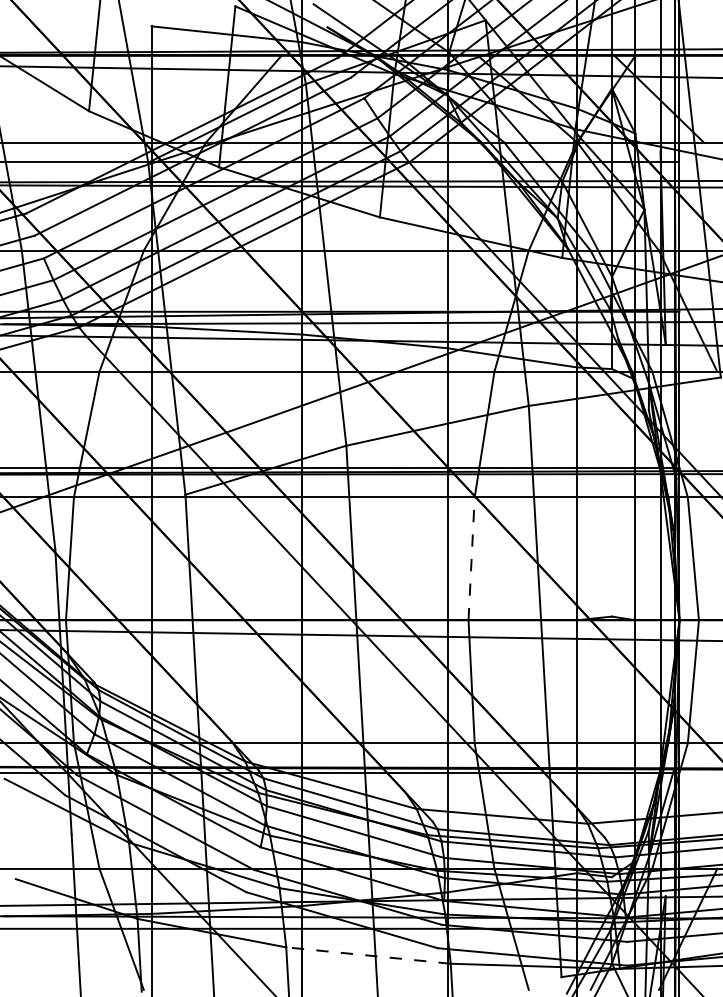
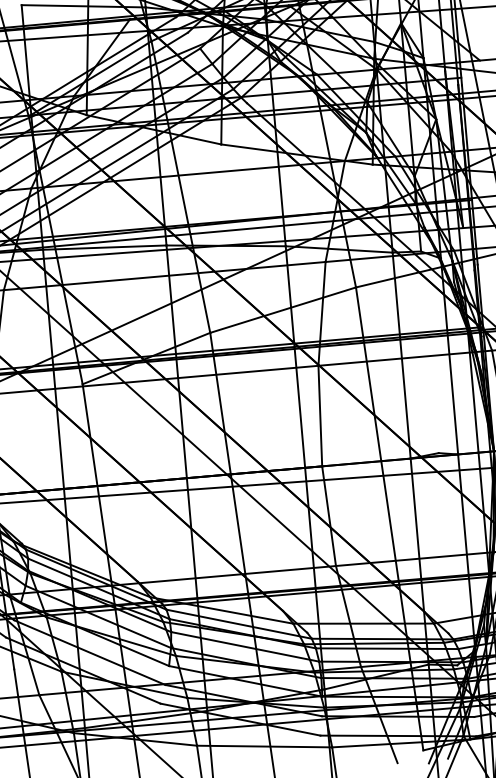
line: (471, 558) -> (320, 415), dashed -> solid
line: (368, 955) -> (264, 746), dashed -> solid

